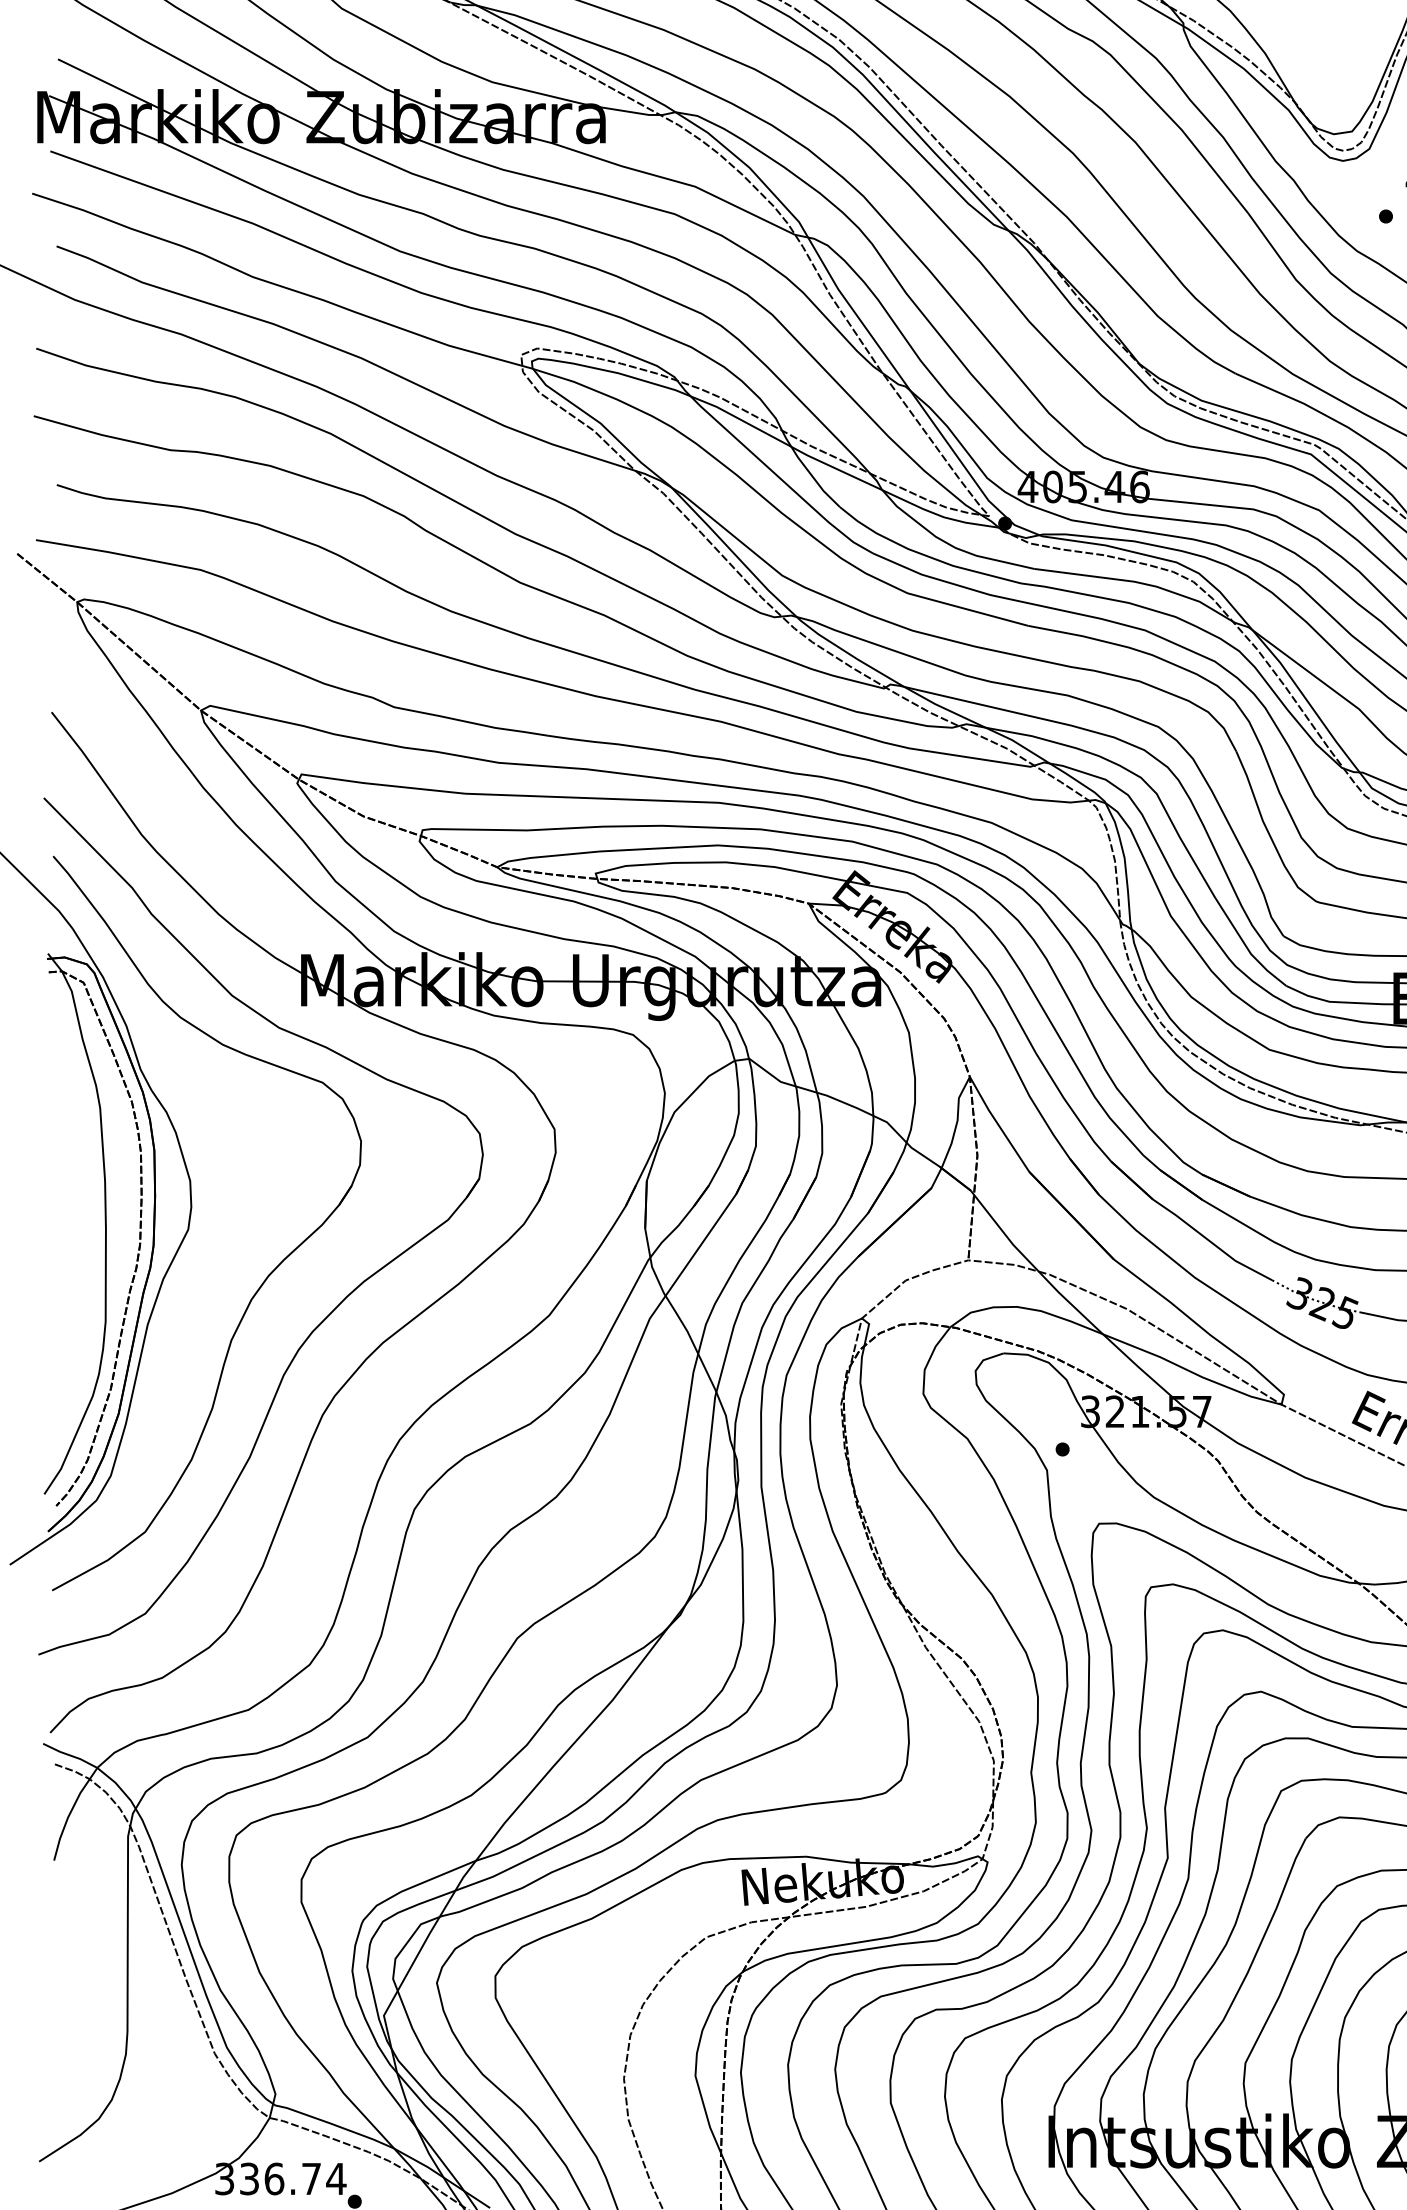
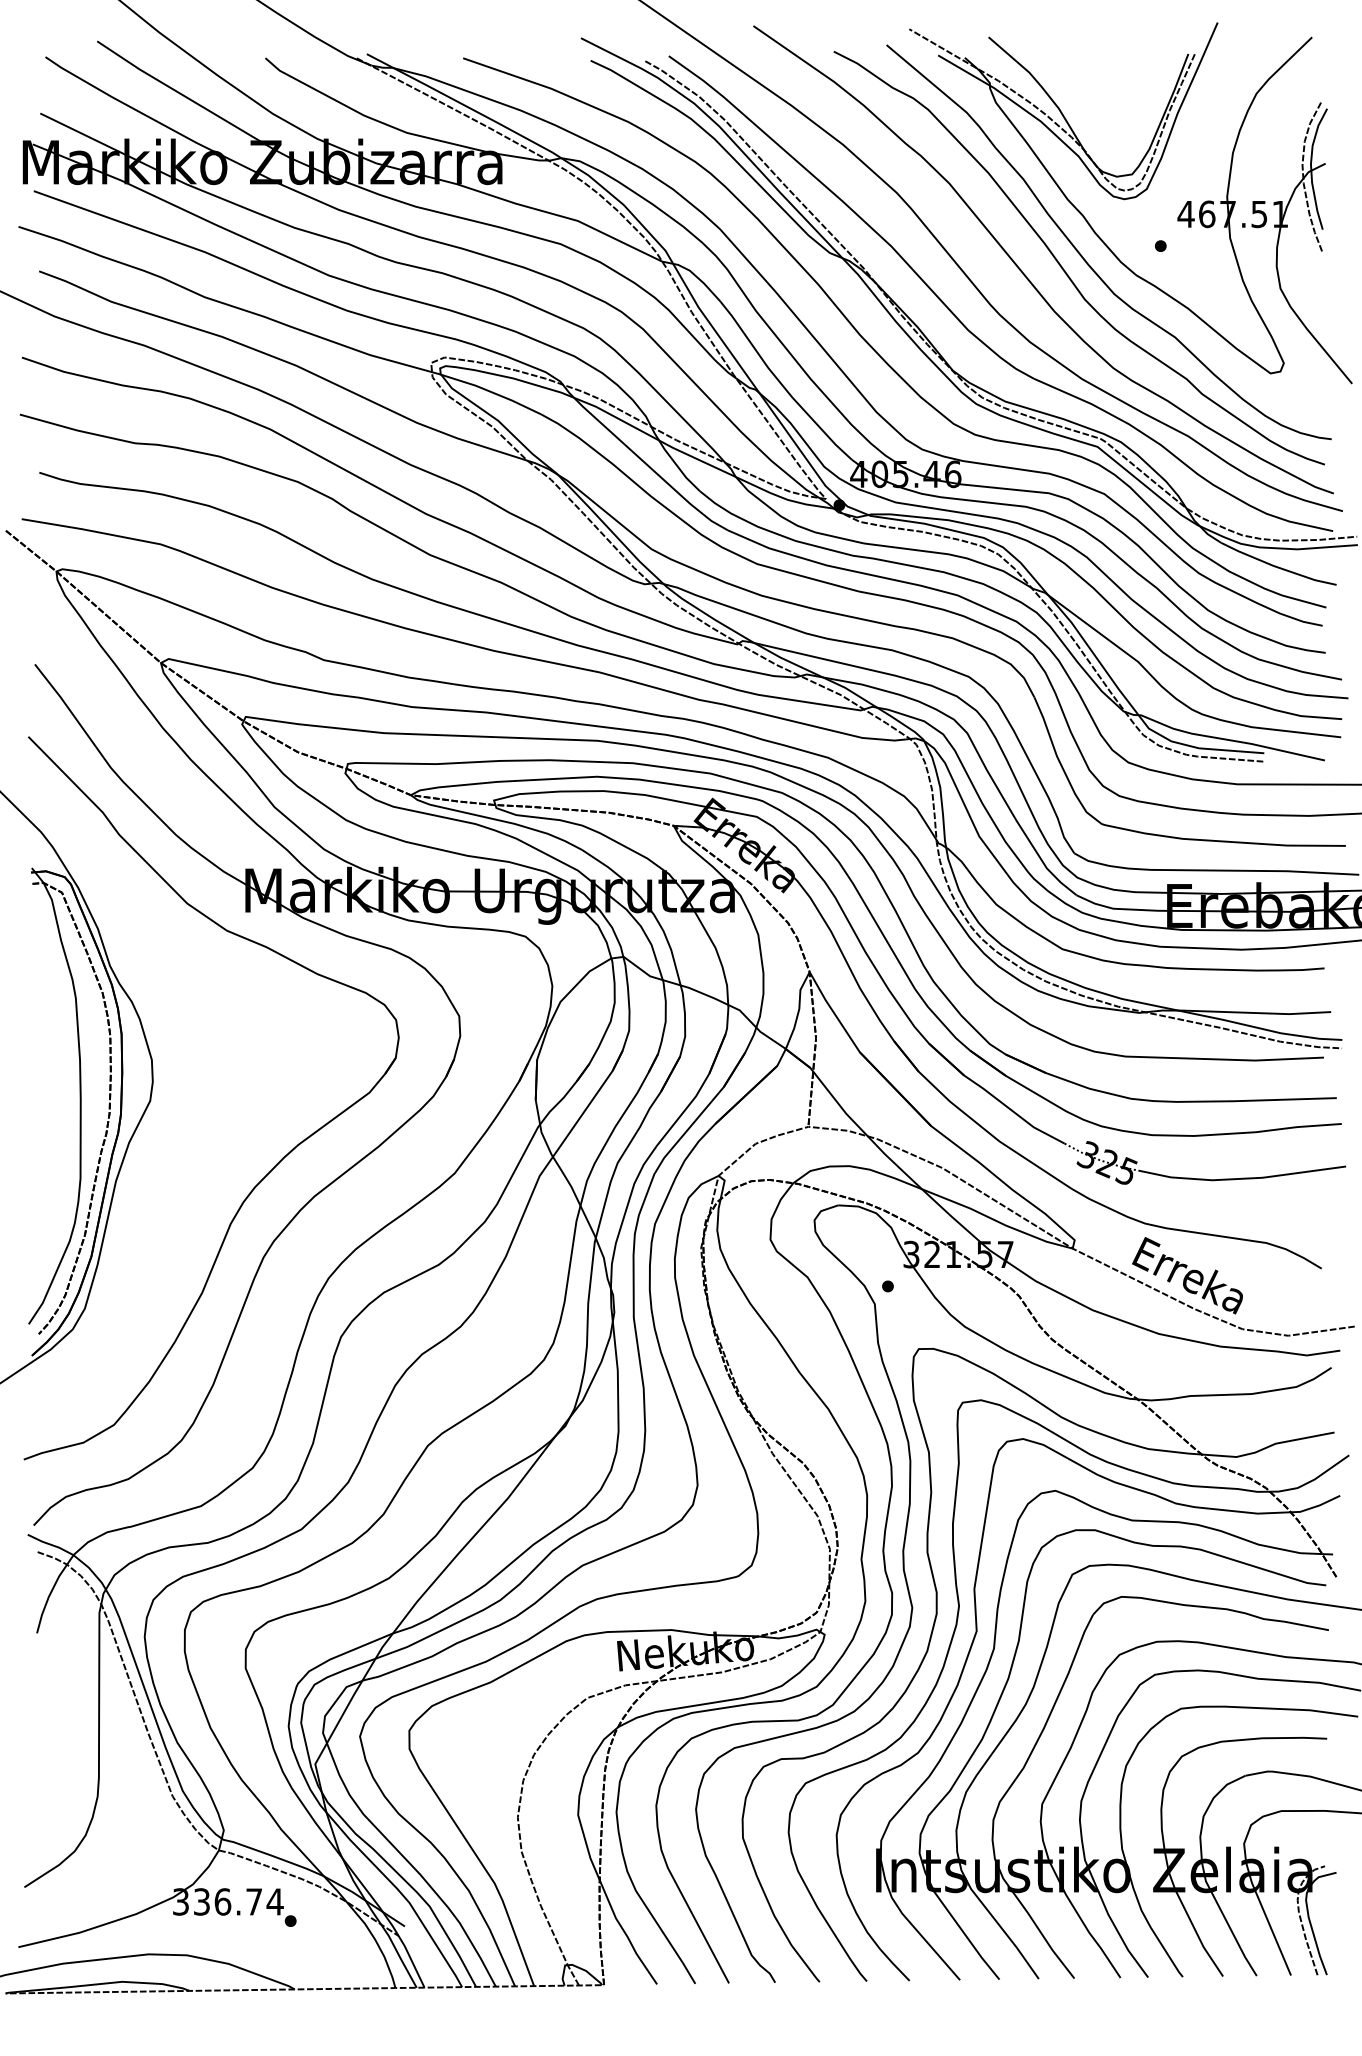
part: (265, 1277) -> (215, 1141), removed

